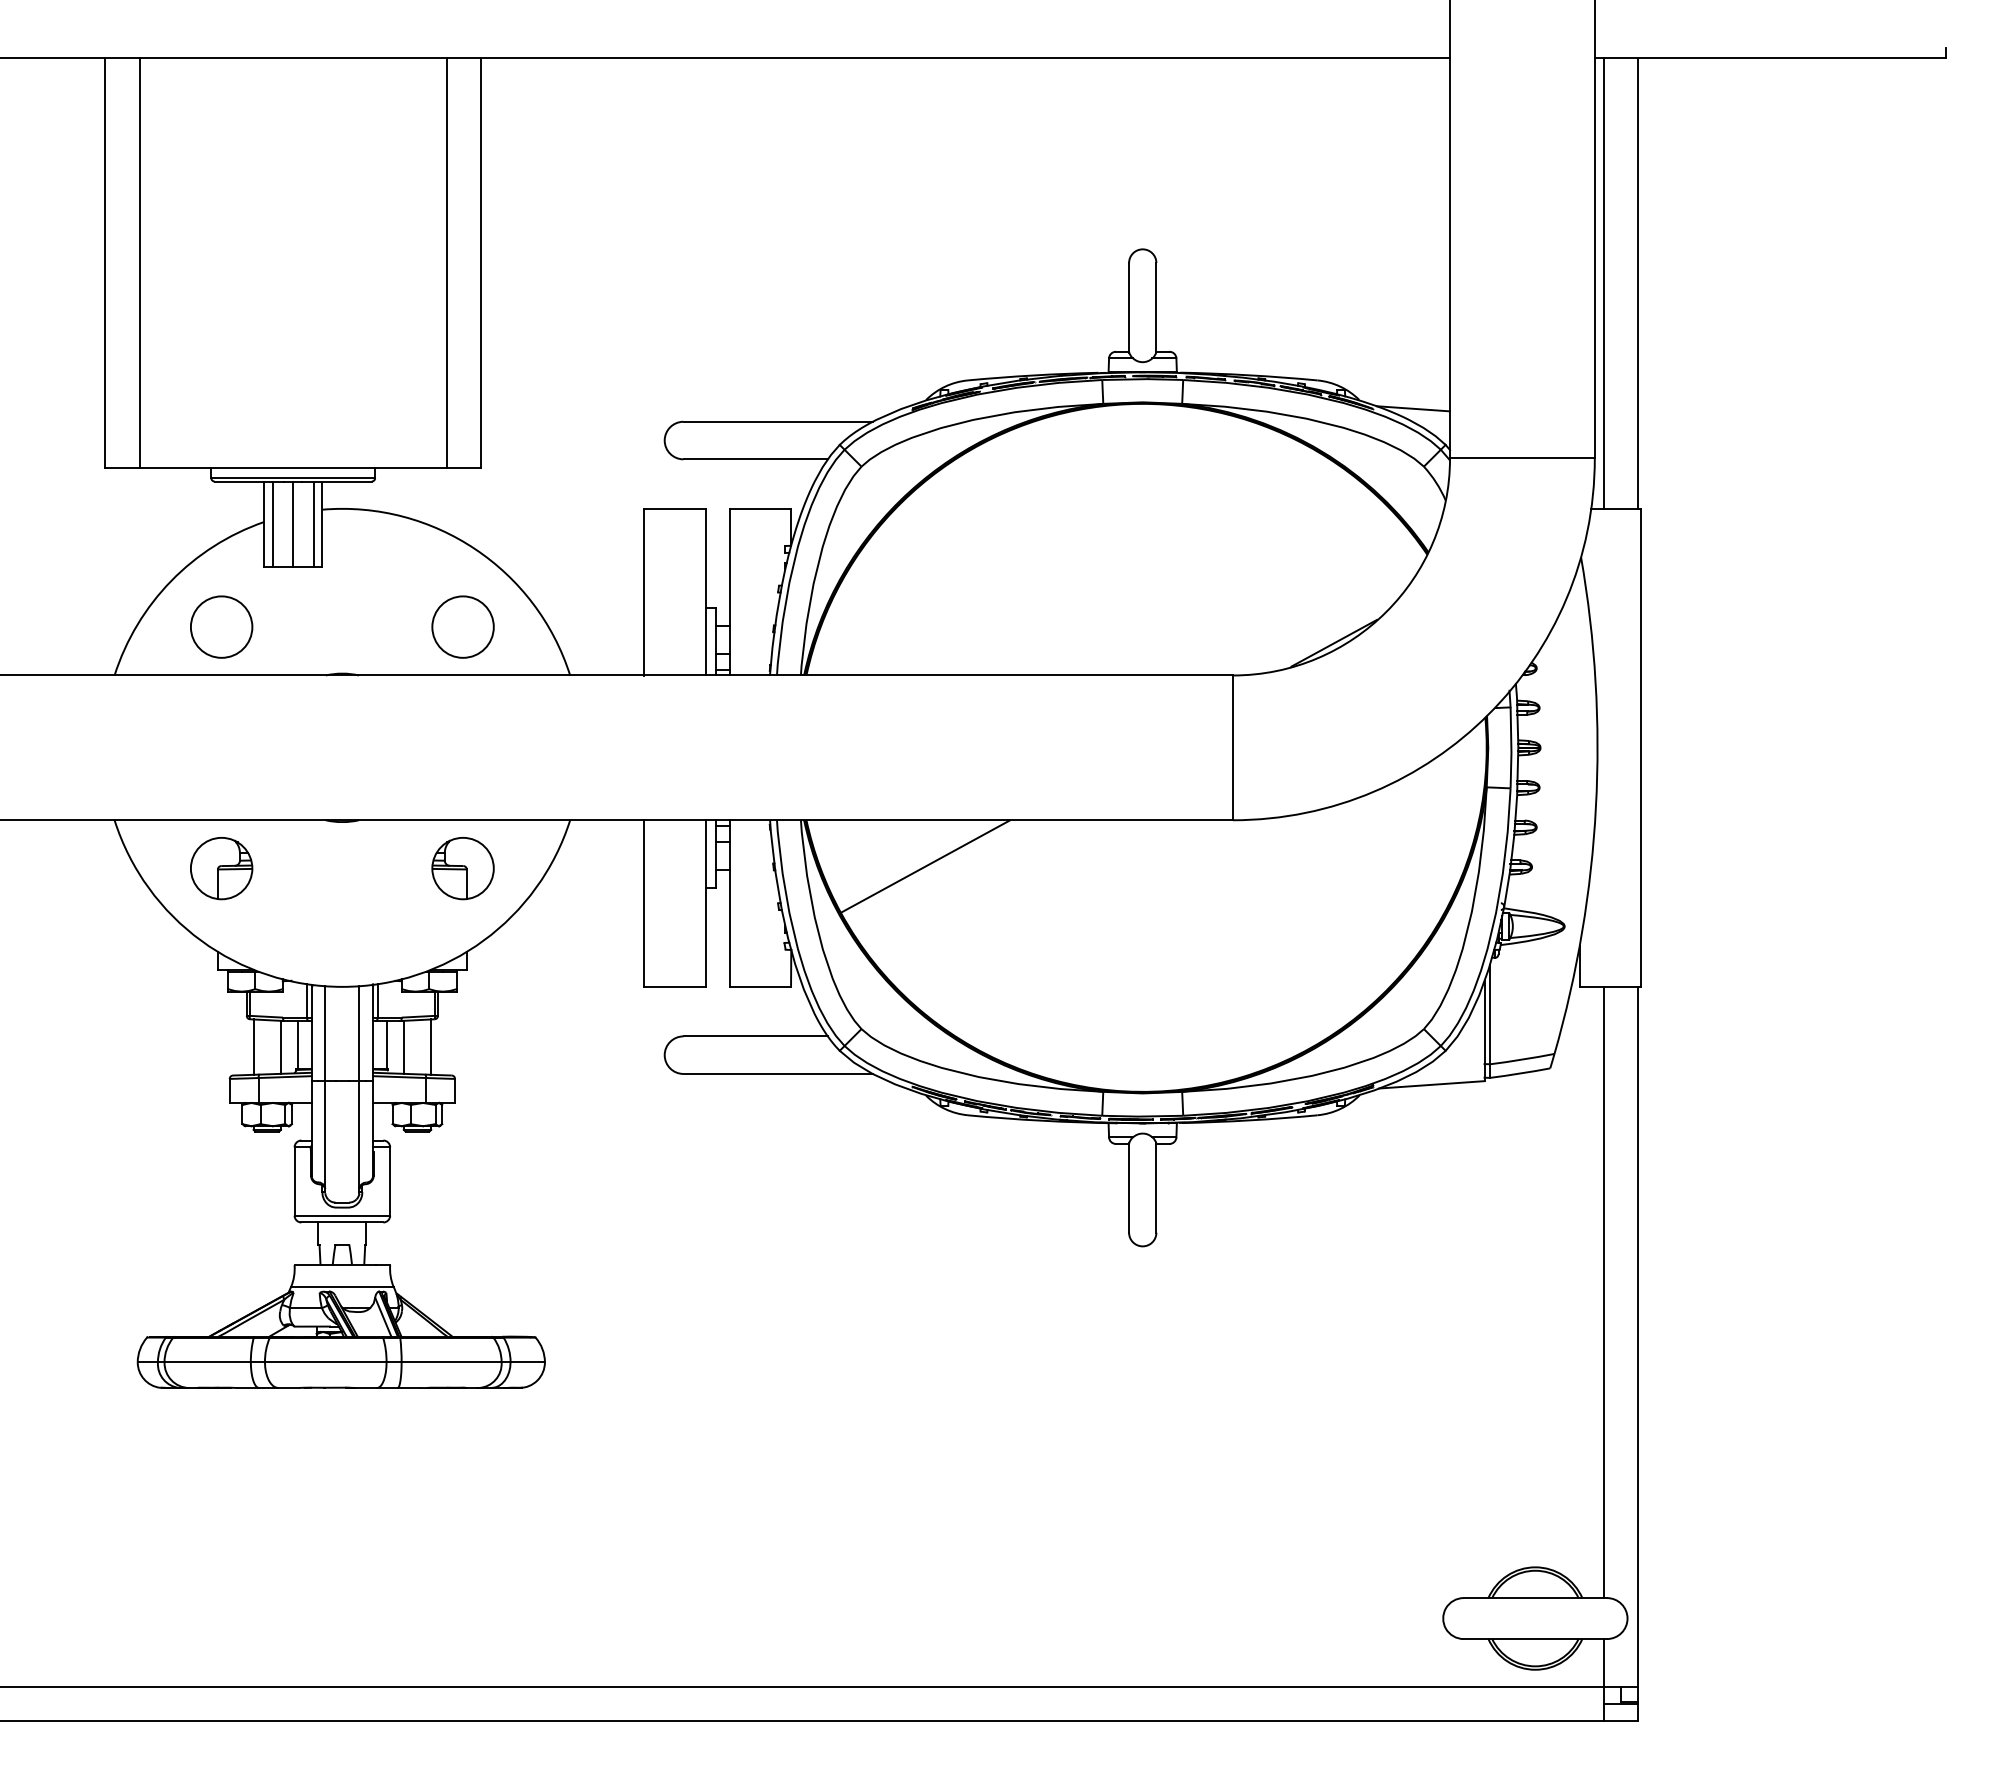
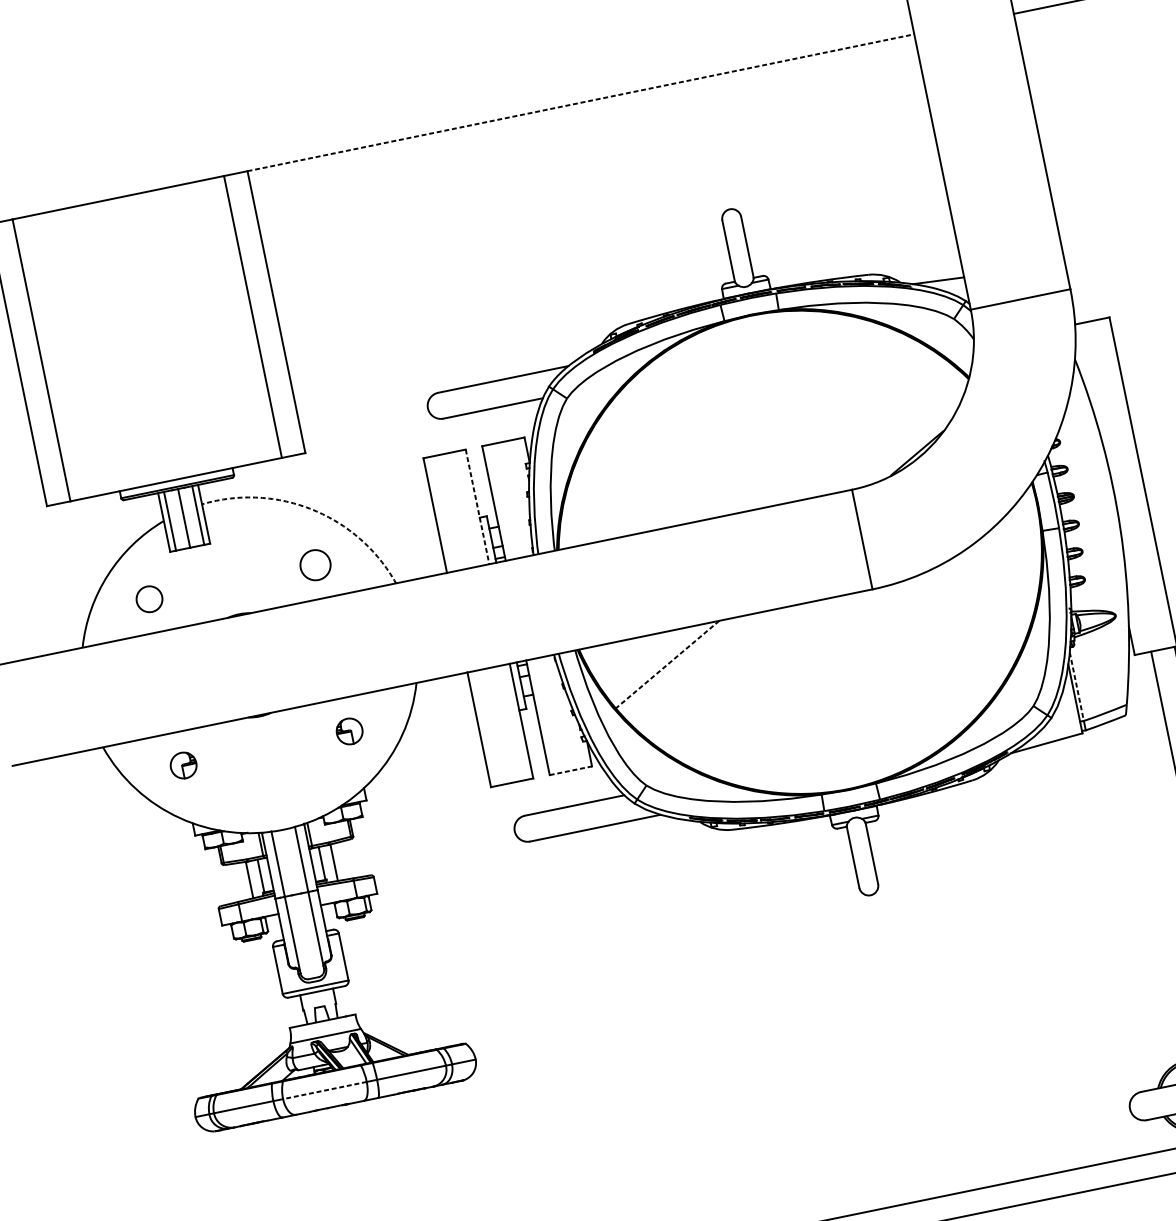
line: (965, 58) -> (580, 103), solid -> dashed
line: (1603, 283) -> (1051, 167), removed
line: (1637, 283) -> (1075, 162), removed
arc: (475, 549) -> (313, 510), solid -> dashed
line: (705, 592) -> (477, 507), solid -> dashed
circle: (221, 626) -> (149, 598), size x0.6
circle: (462, 626) -> (315, 564), size x0.7
line: (925, 866) -> (667, 664), solid -> dashed
part: (221, 868) -> (183, 765), size x0.6
part: (462, 868) -> (349, 731), size x0.6
line: (760, 986) -> (570, 770), solid -> dashed
line: (1489, 1014) -> (1076, 686), solid -> dashed
line: (253, 1046) -> (230, 883), removed
line: (431, 1046) -> (353, 858), removed
line: (325, 1362) -> (324, 1090), solid -> dashed

